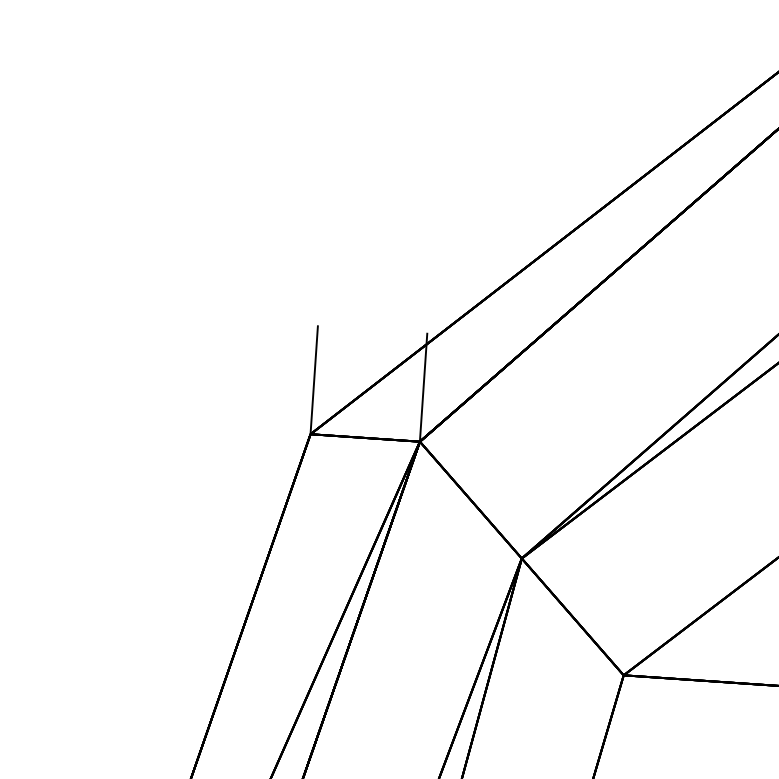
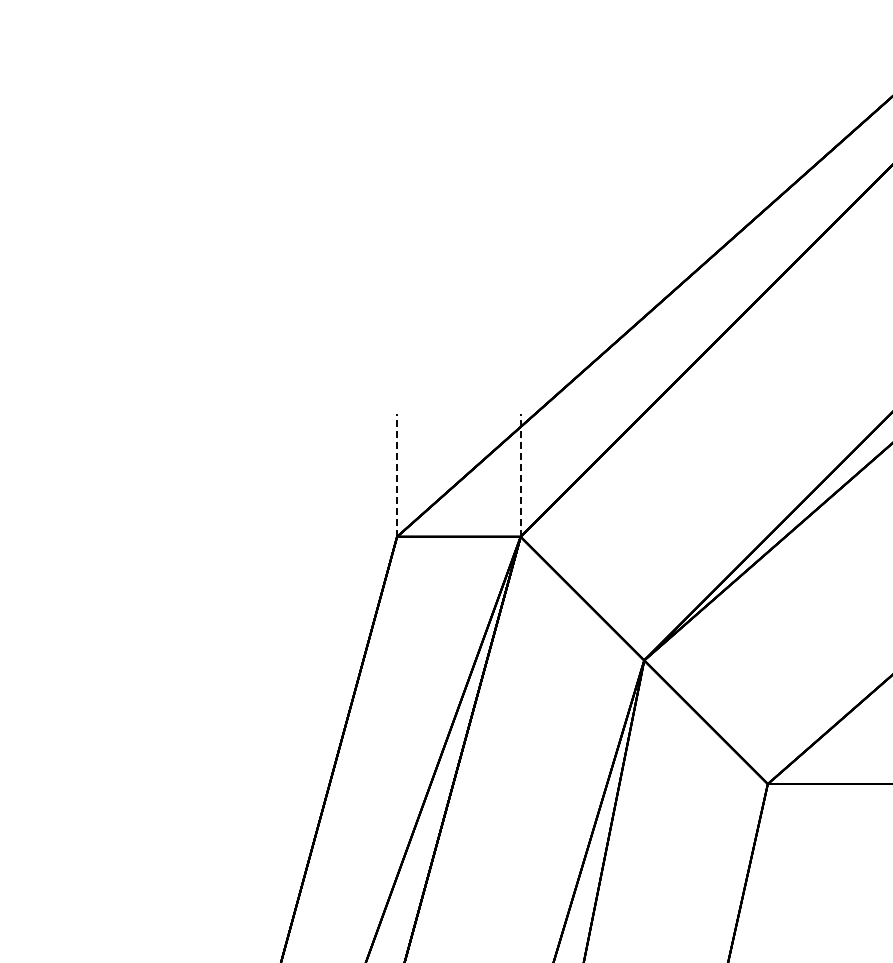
line: (314, 380) -> (397, 475), solid -> dashed
line: (423, 387) -> (520, 475), solid -> dashed

